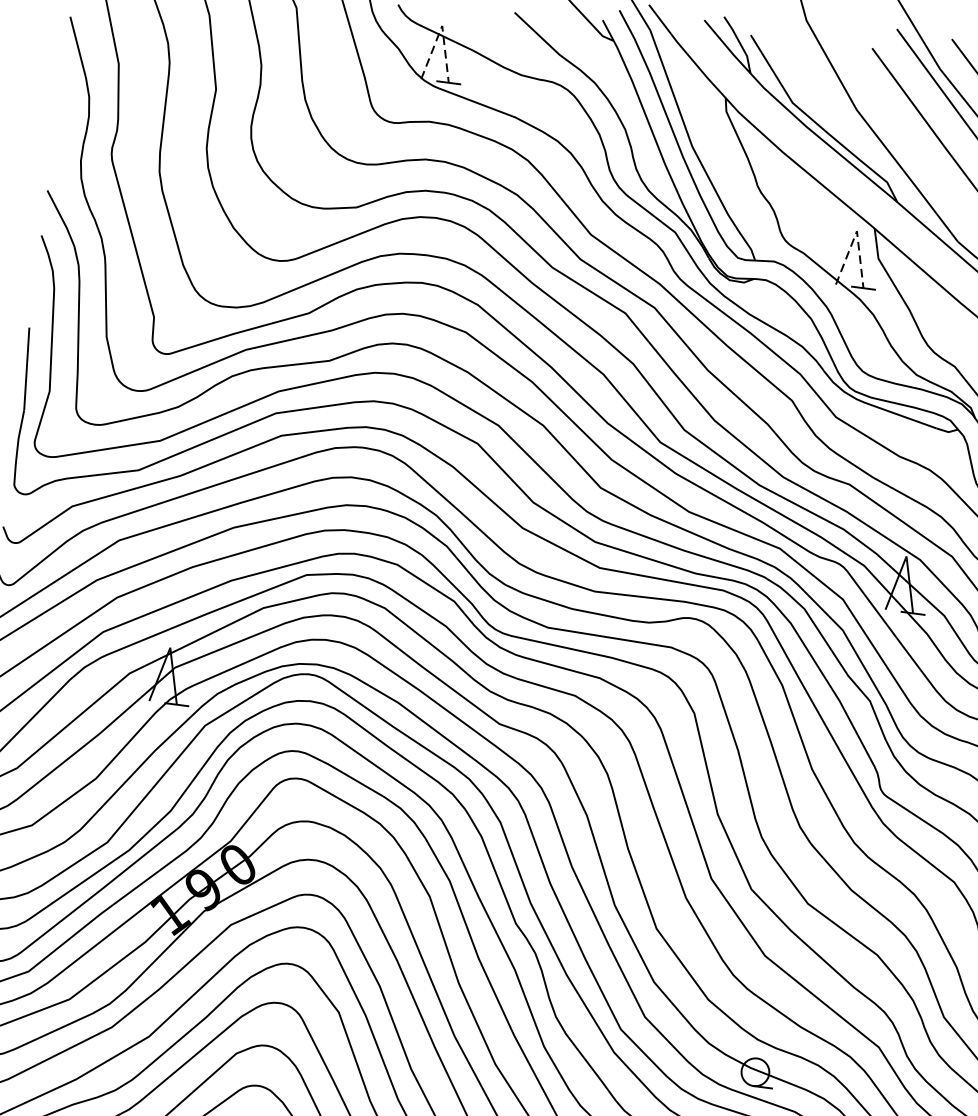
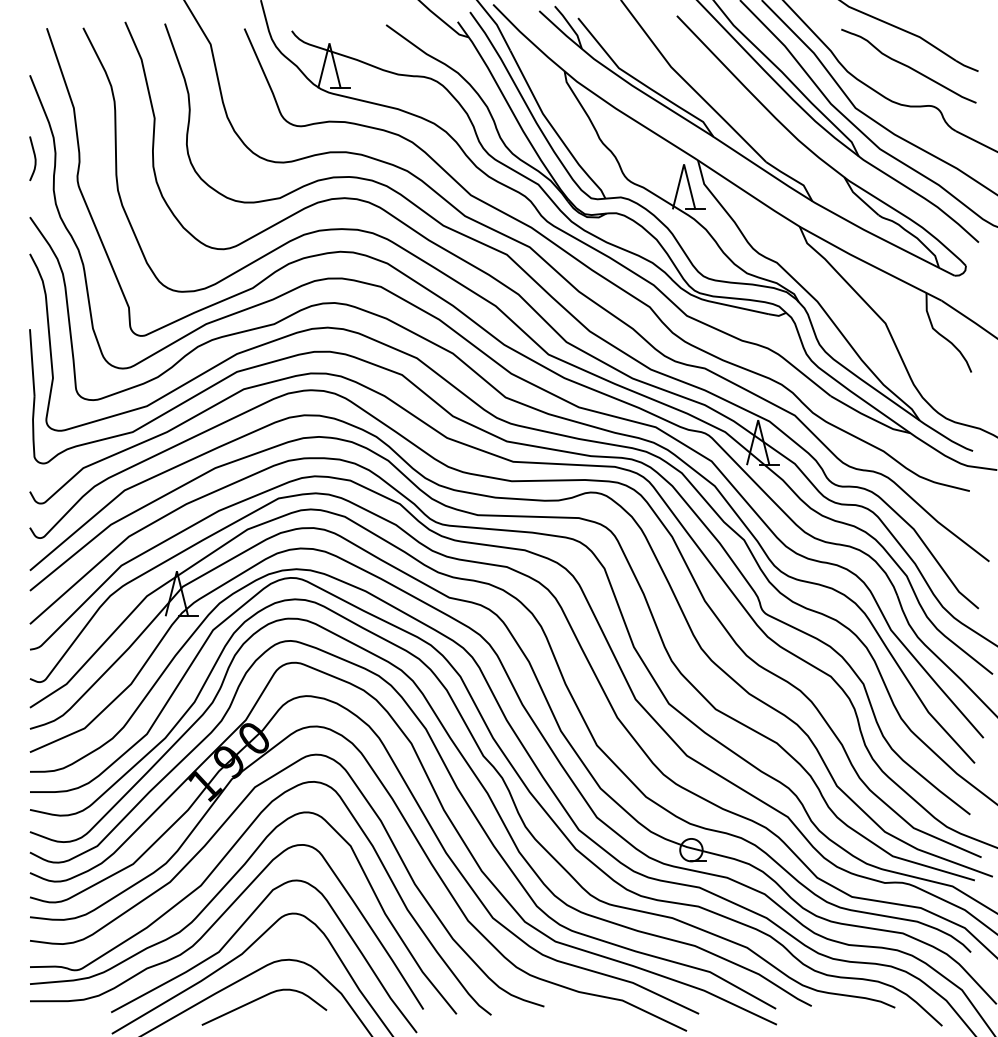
line: (442, 26) -> (329, 43), dashed -> solid
curve: (62, 119) -> (34, 158), added
line: (857, 231) -> (684, 164), dashed -> solid

